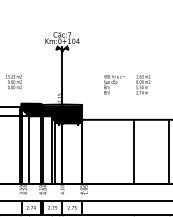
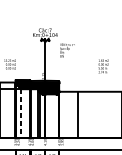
text: (114, 84) -> (67, 50), moved
line: (28, 149) -> (20, 113), solid -> dashed
line: (133, 151) -> (77, 114), moved

